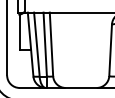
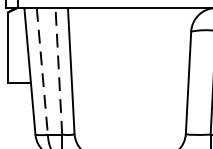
line: (45, 44) -> (59, 71), solid -> dashed
line: (36, 45) -> (41, 73), solid -> dashed

